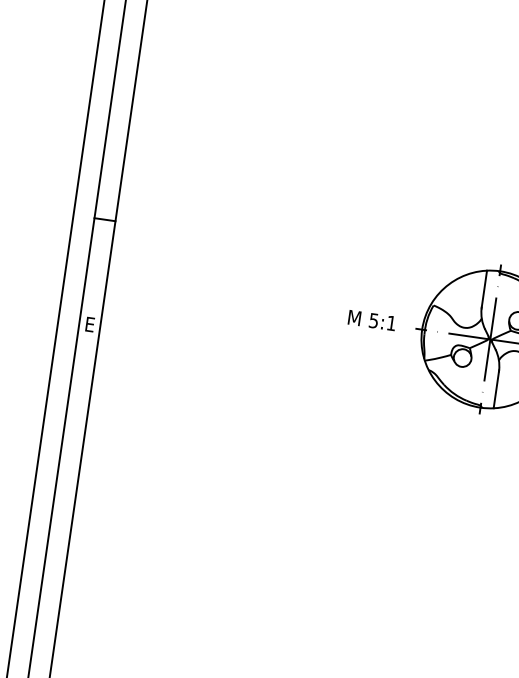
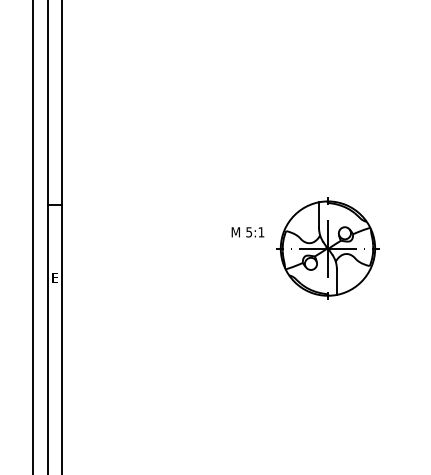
text: (371, 320) -> (247, 232), moved

